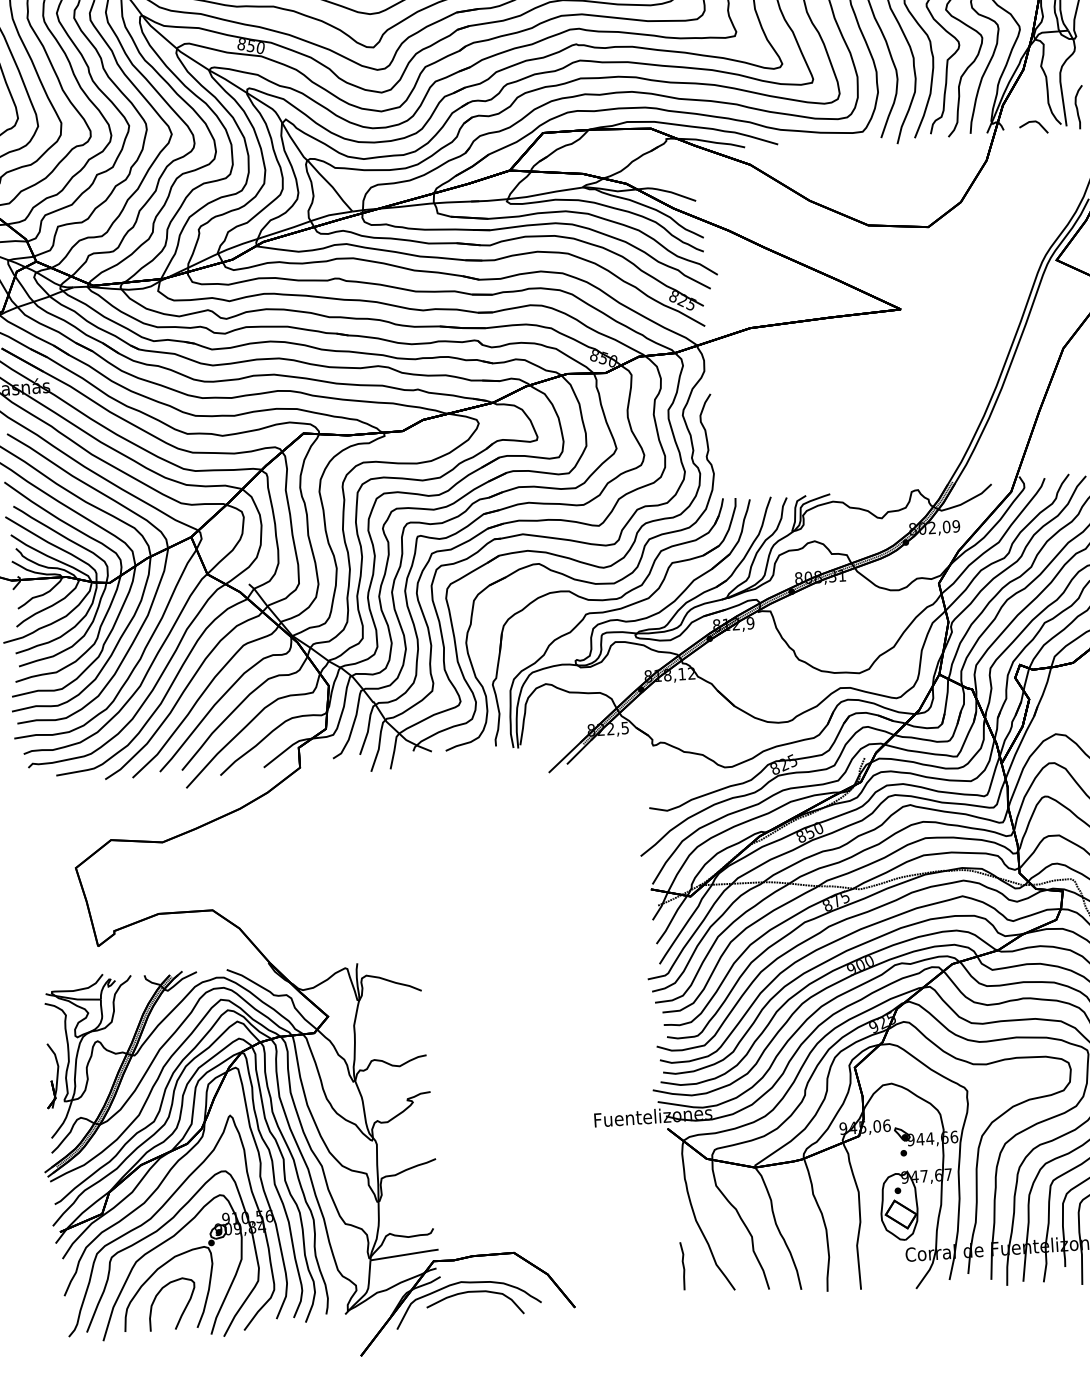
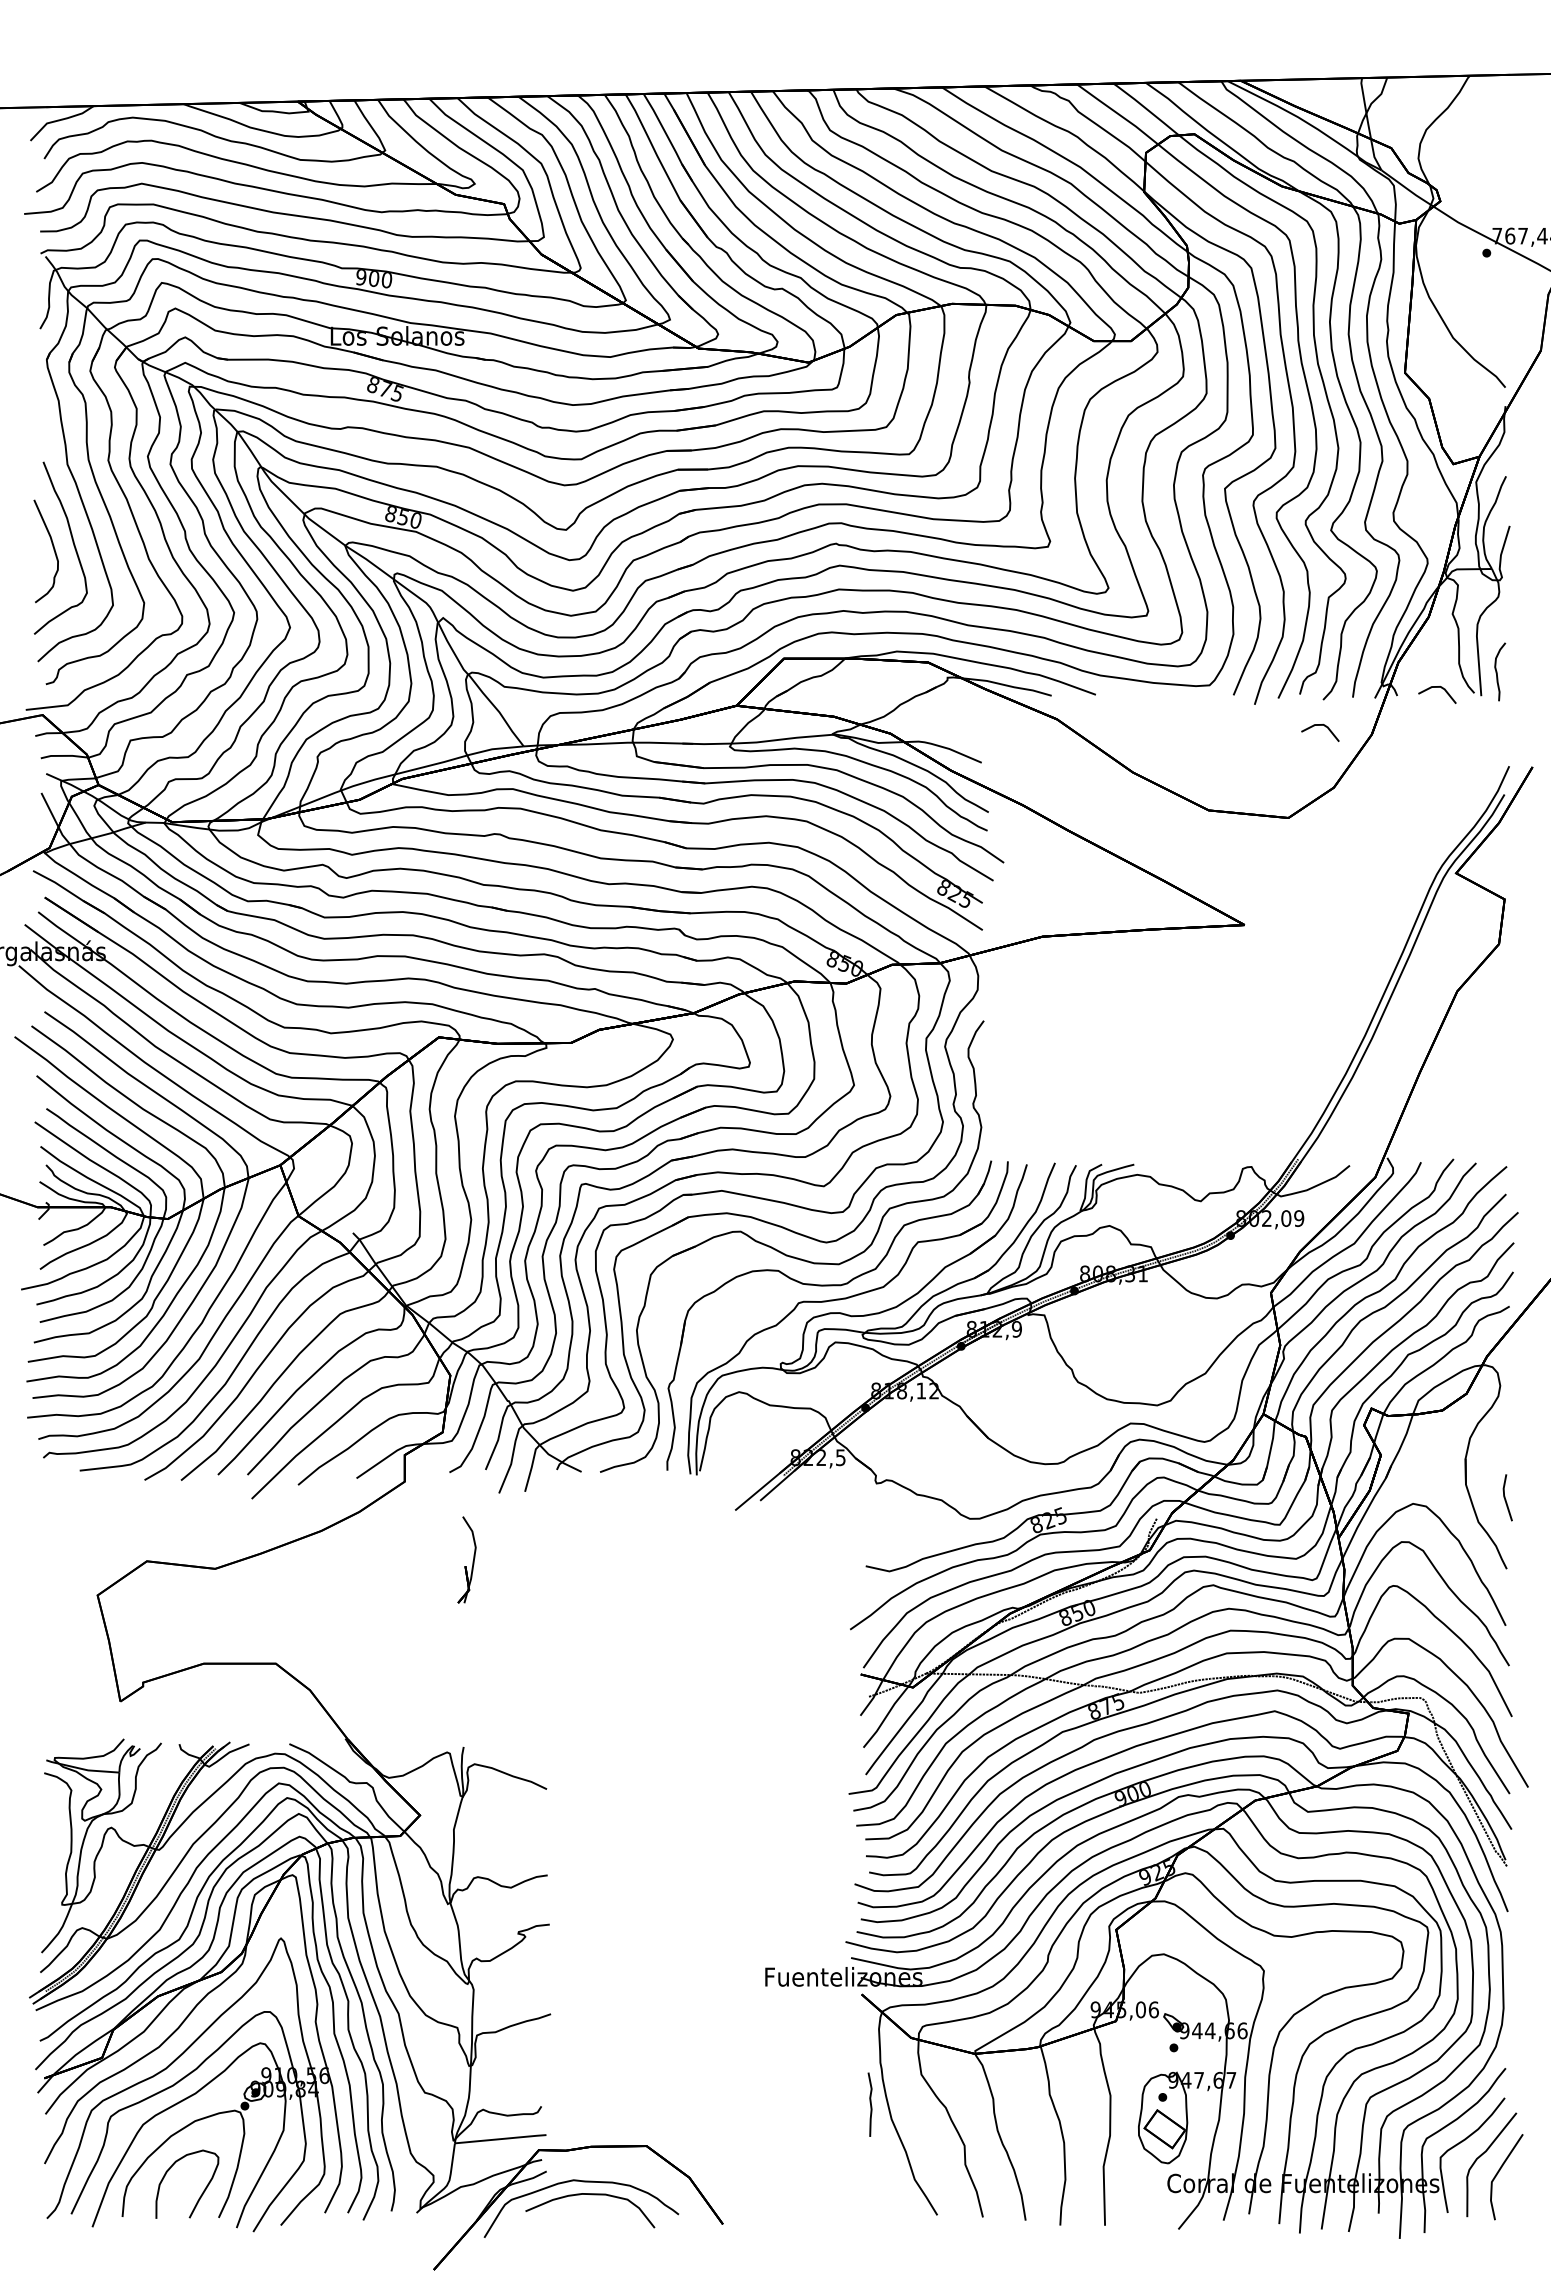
line: (947, 156) -> (1320, 725), added
part: (56, 1076) -> (472, 1561), moved
curve: (683, 1266) -> (870, 2104), moved

